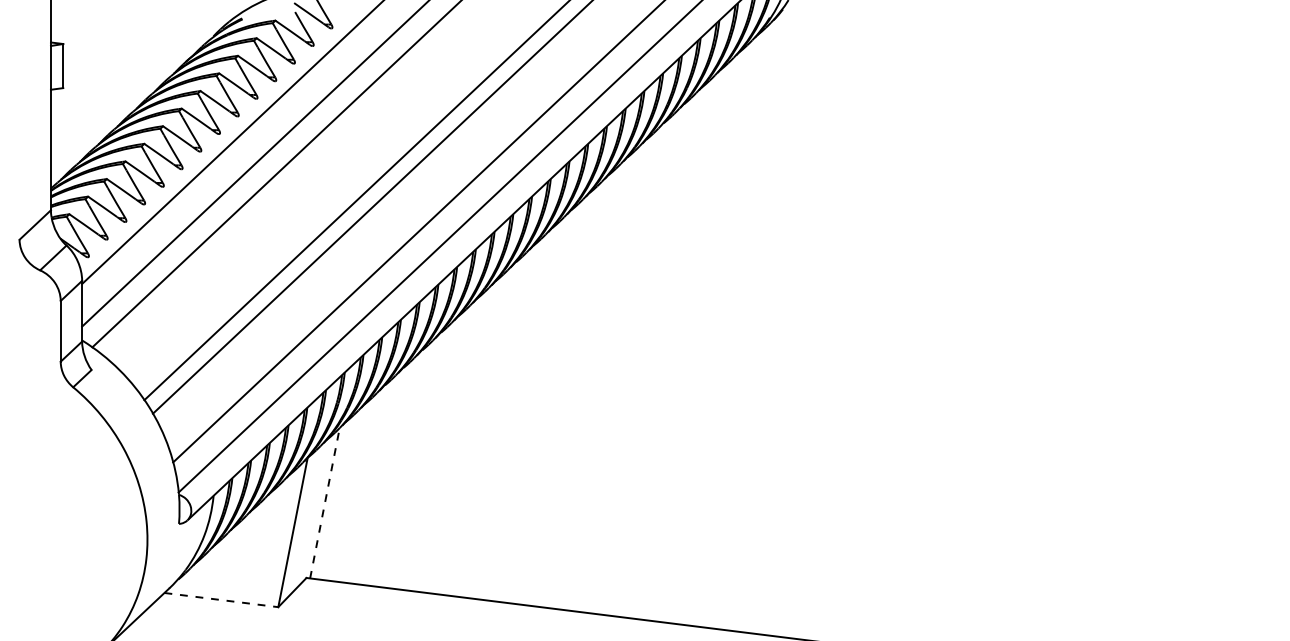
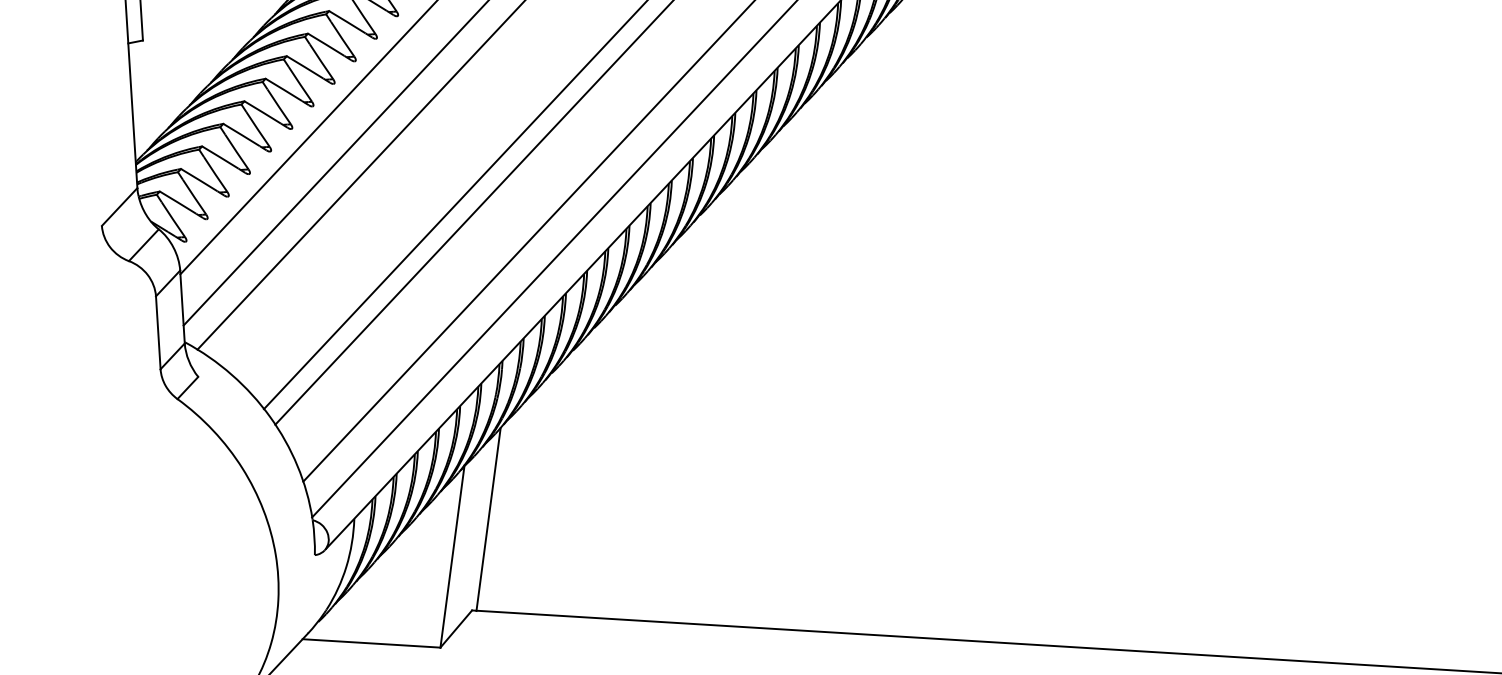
line: (324, 503) -> (488, 519), dashed -> solid
line: (221, 600) -> (371, 643), dashed -> solid

